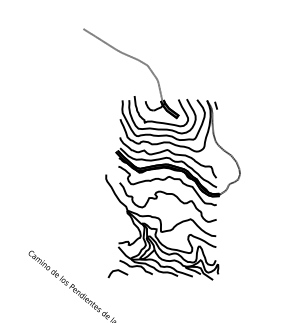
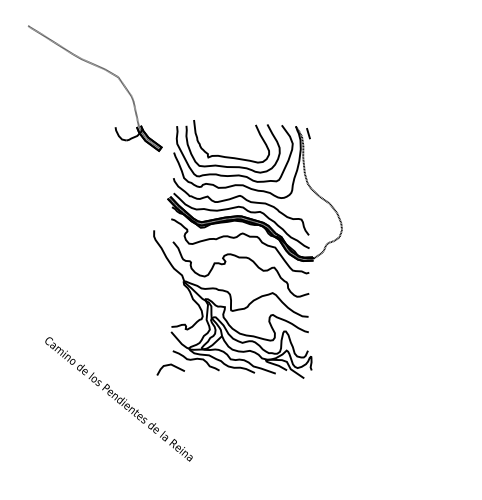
part: (137, 60) -> (104, 70), moved

